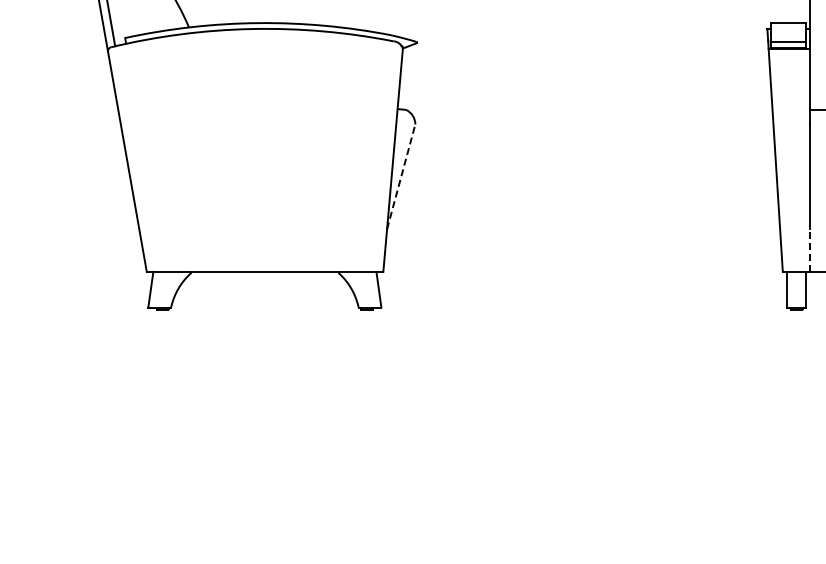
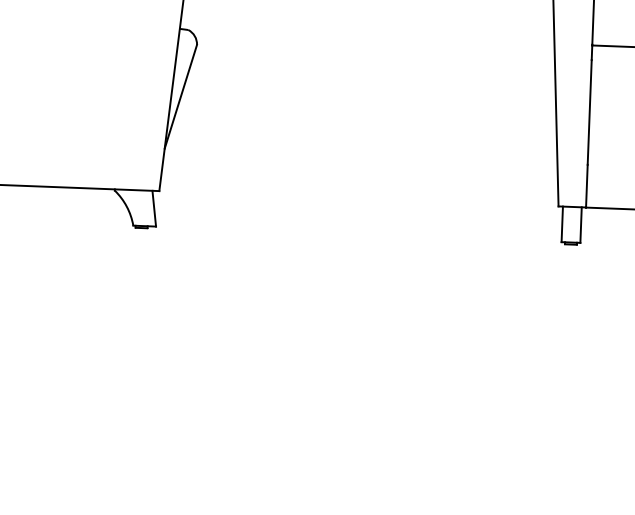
line: (401, 176) -> (181, 96), dashed -> solid
line: (810, 250) -> (587, 186), dashed -> solid

